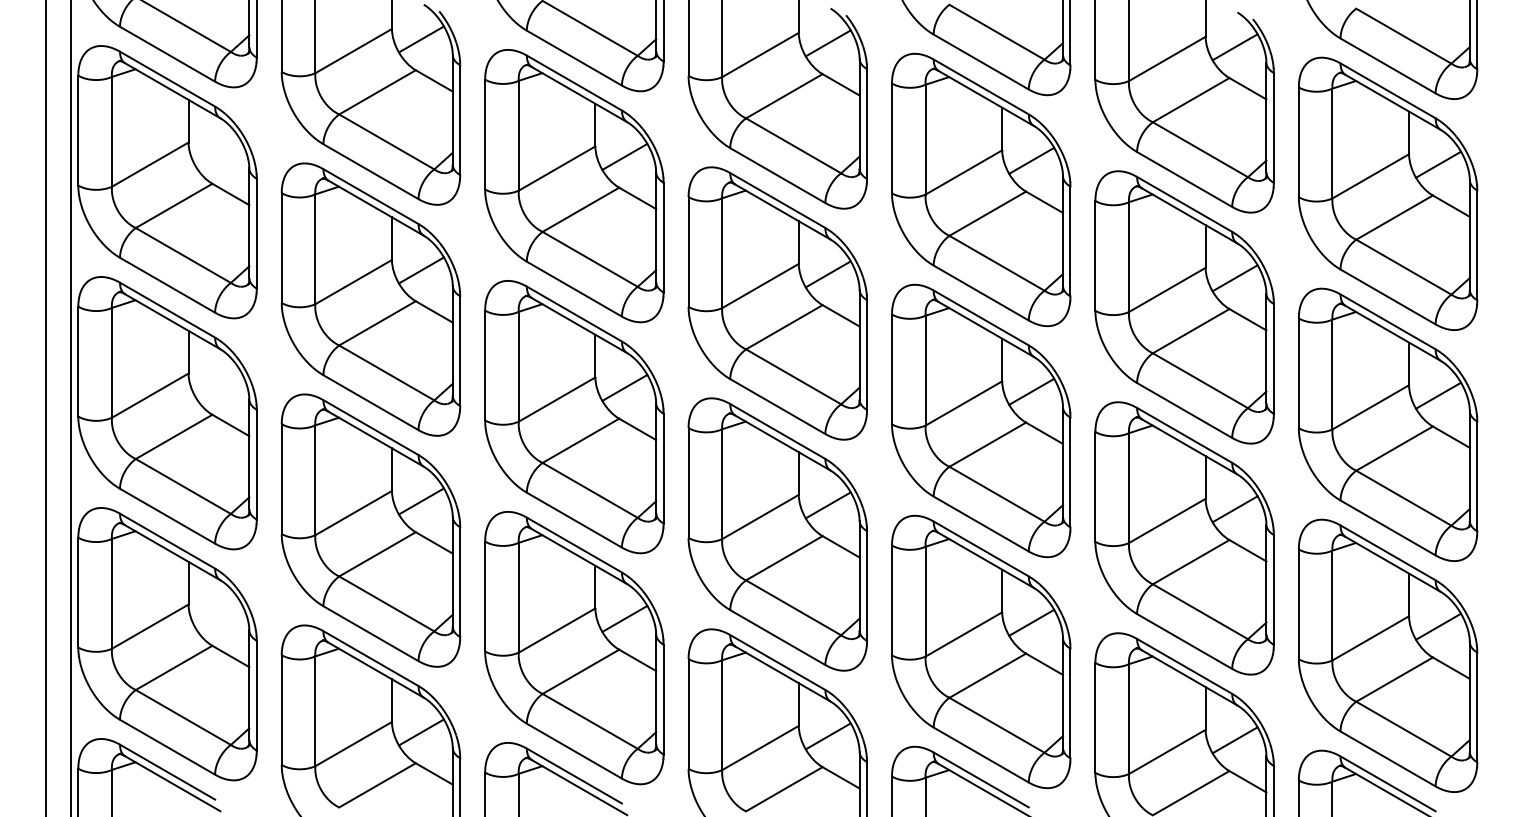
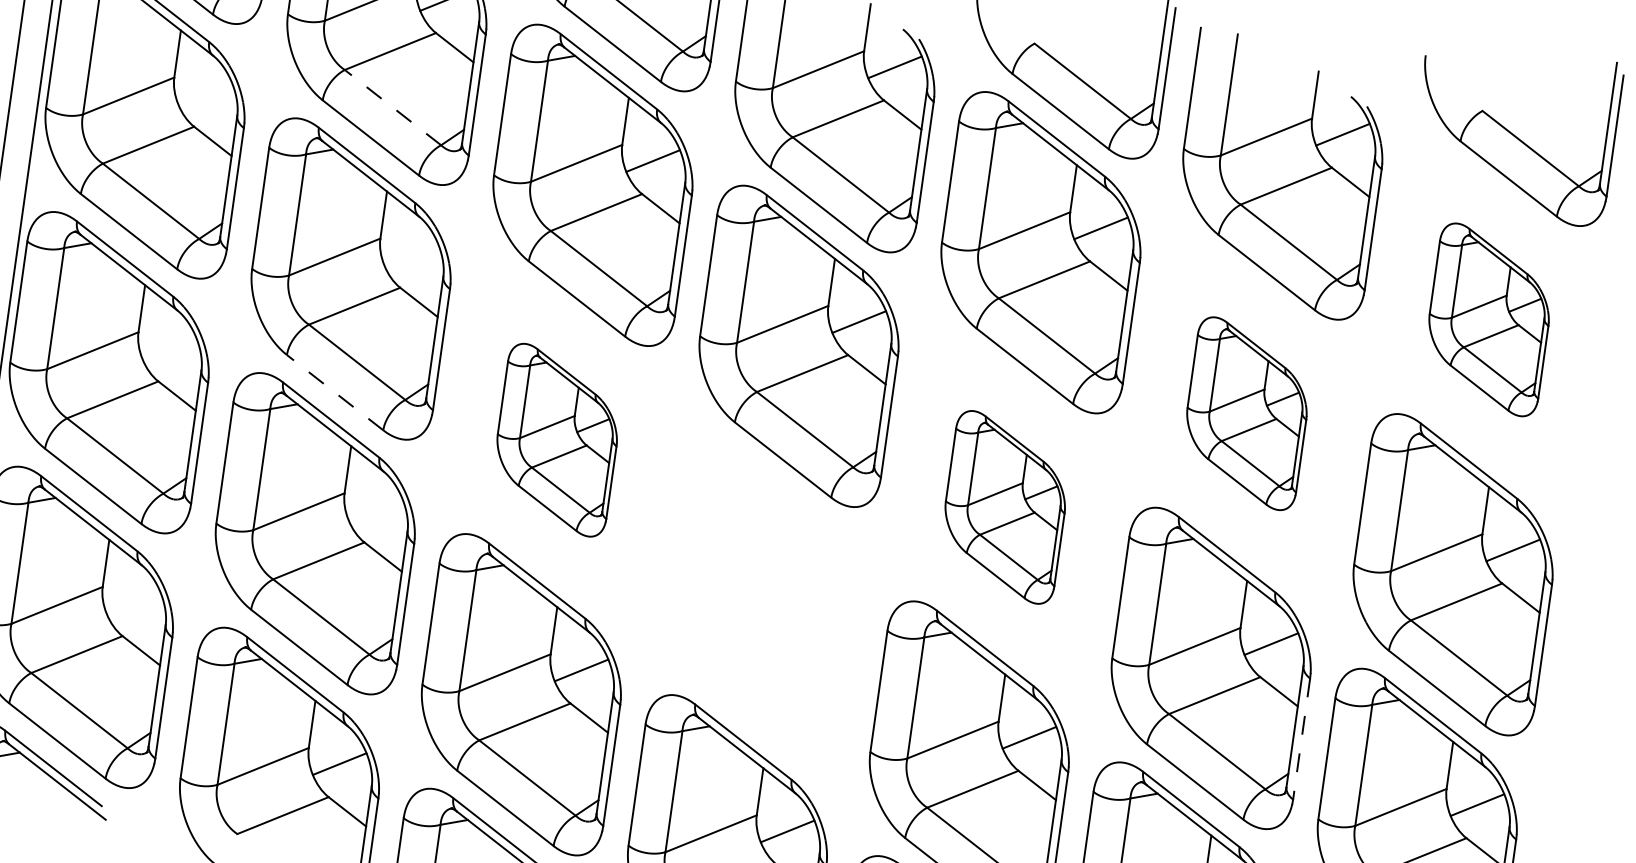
line: (386, 141) -> (392, 107), solid -> dashed
part: (1388, 193) -> (1489, 319), size x0.6
line: (420, 270) -> (410, 254), removed
part: (1184, 307) -> (1246, 413), size x0.6
line: (370, 402) -> (334, 392), solid -> dashed
part: (574, 417) -> (557, 440), size x0.6
part: (981, 420) -> (1005, 506), size x0.6
line: (420, 501) -> (374, 509), removed
part: (777, 534) -> (762, 600), removed
line: (1273, 589) -> (1301, 738), solid -> dashed

